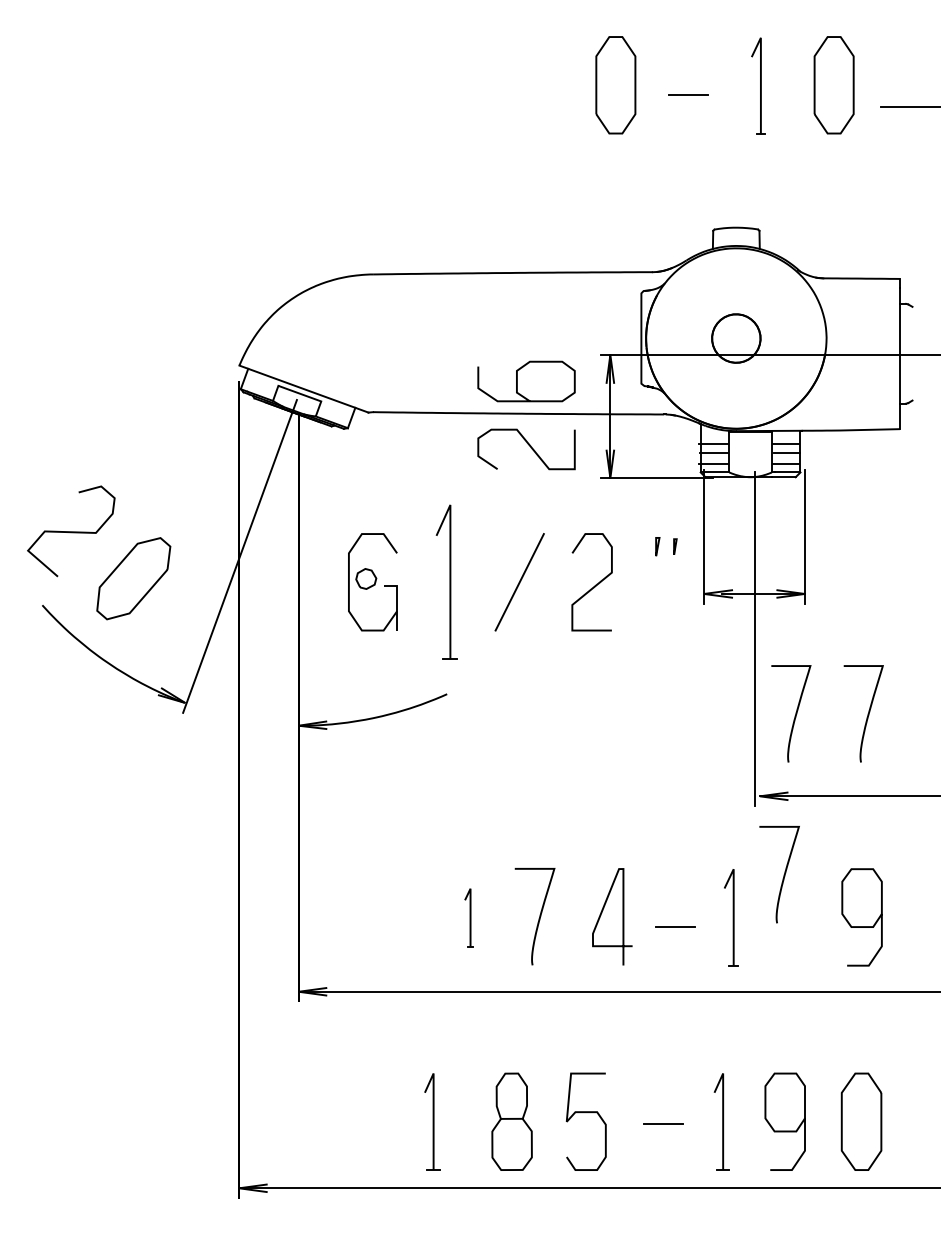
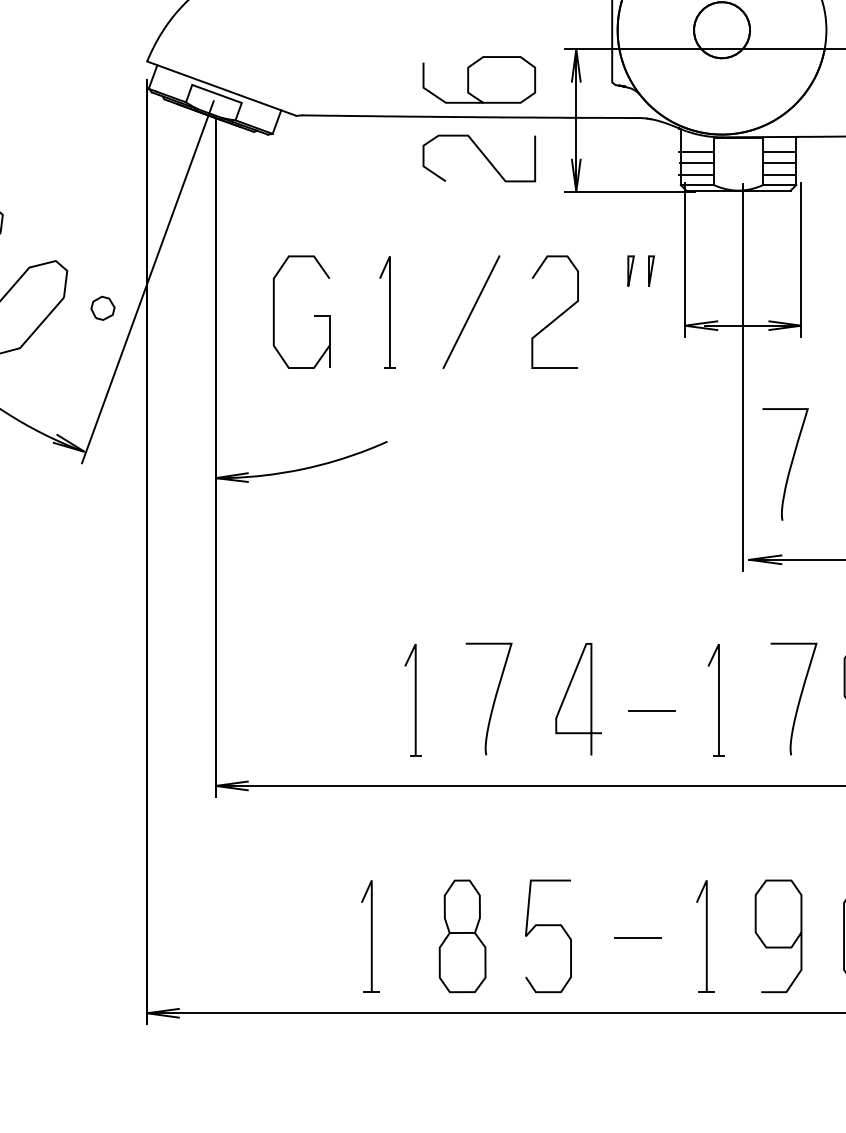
part: (657, 546) -> (630, 270), size x1.43
part: (675, 546) -> (651, 270), size x1.67
part: (366, 578) -> (103, 307), moved
part: (447, 582) -> (387, 312), size x0.62
curve: (783, 874) -> (798, 698), moved
part: (468, 917) -> (412, 699), size x1.67

